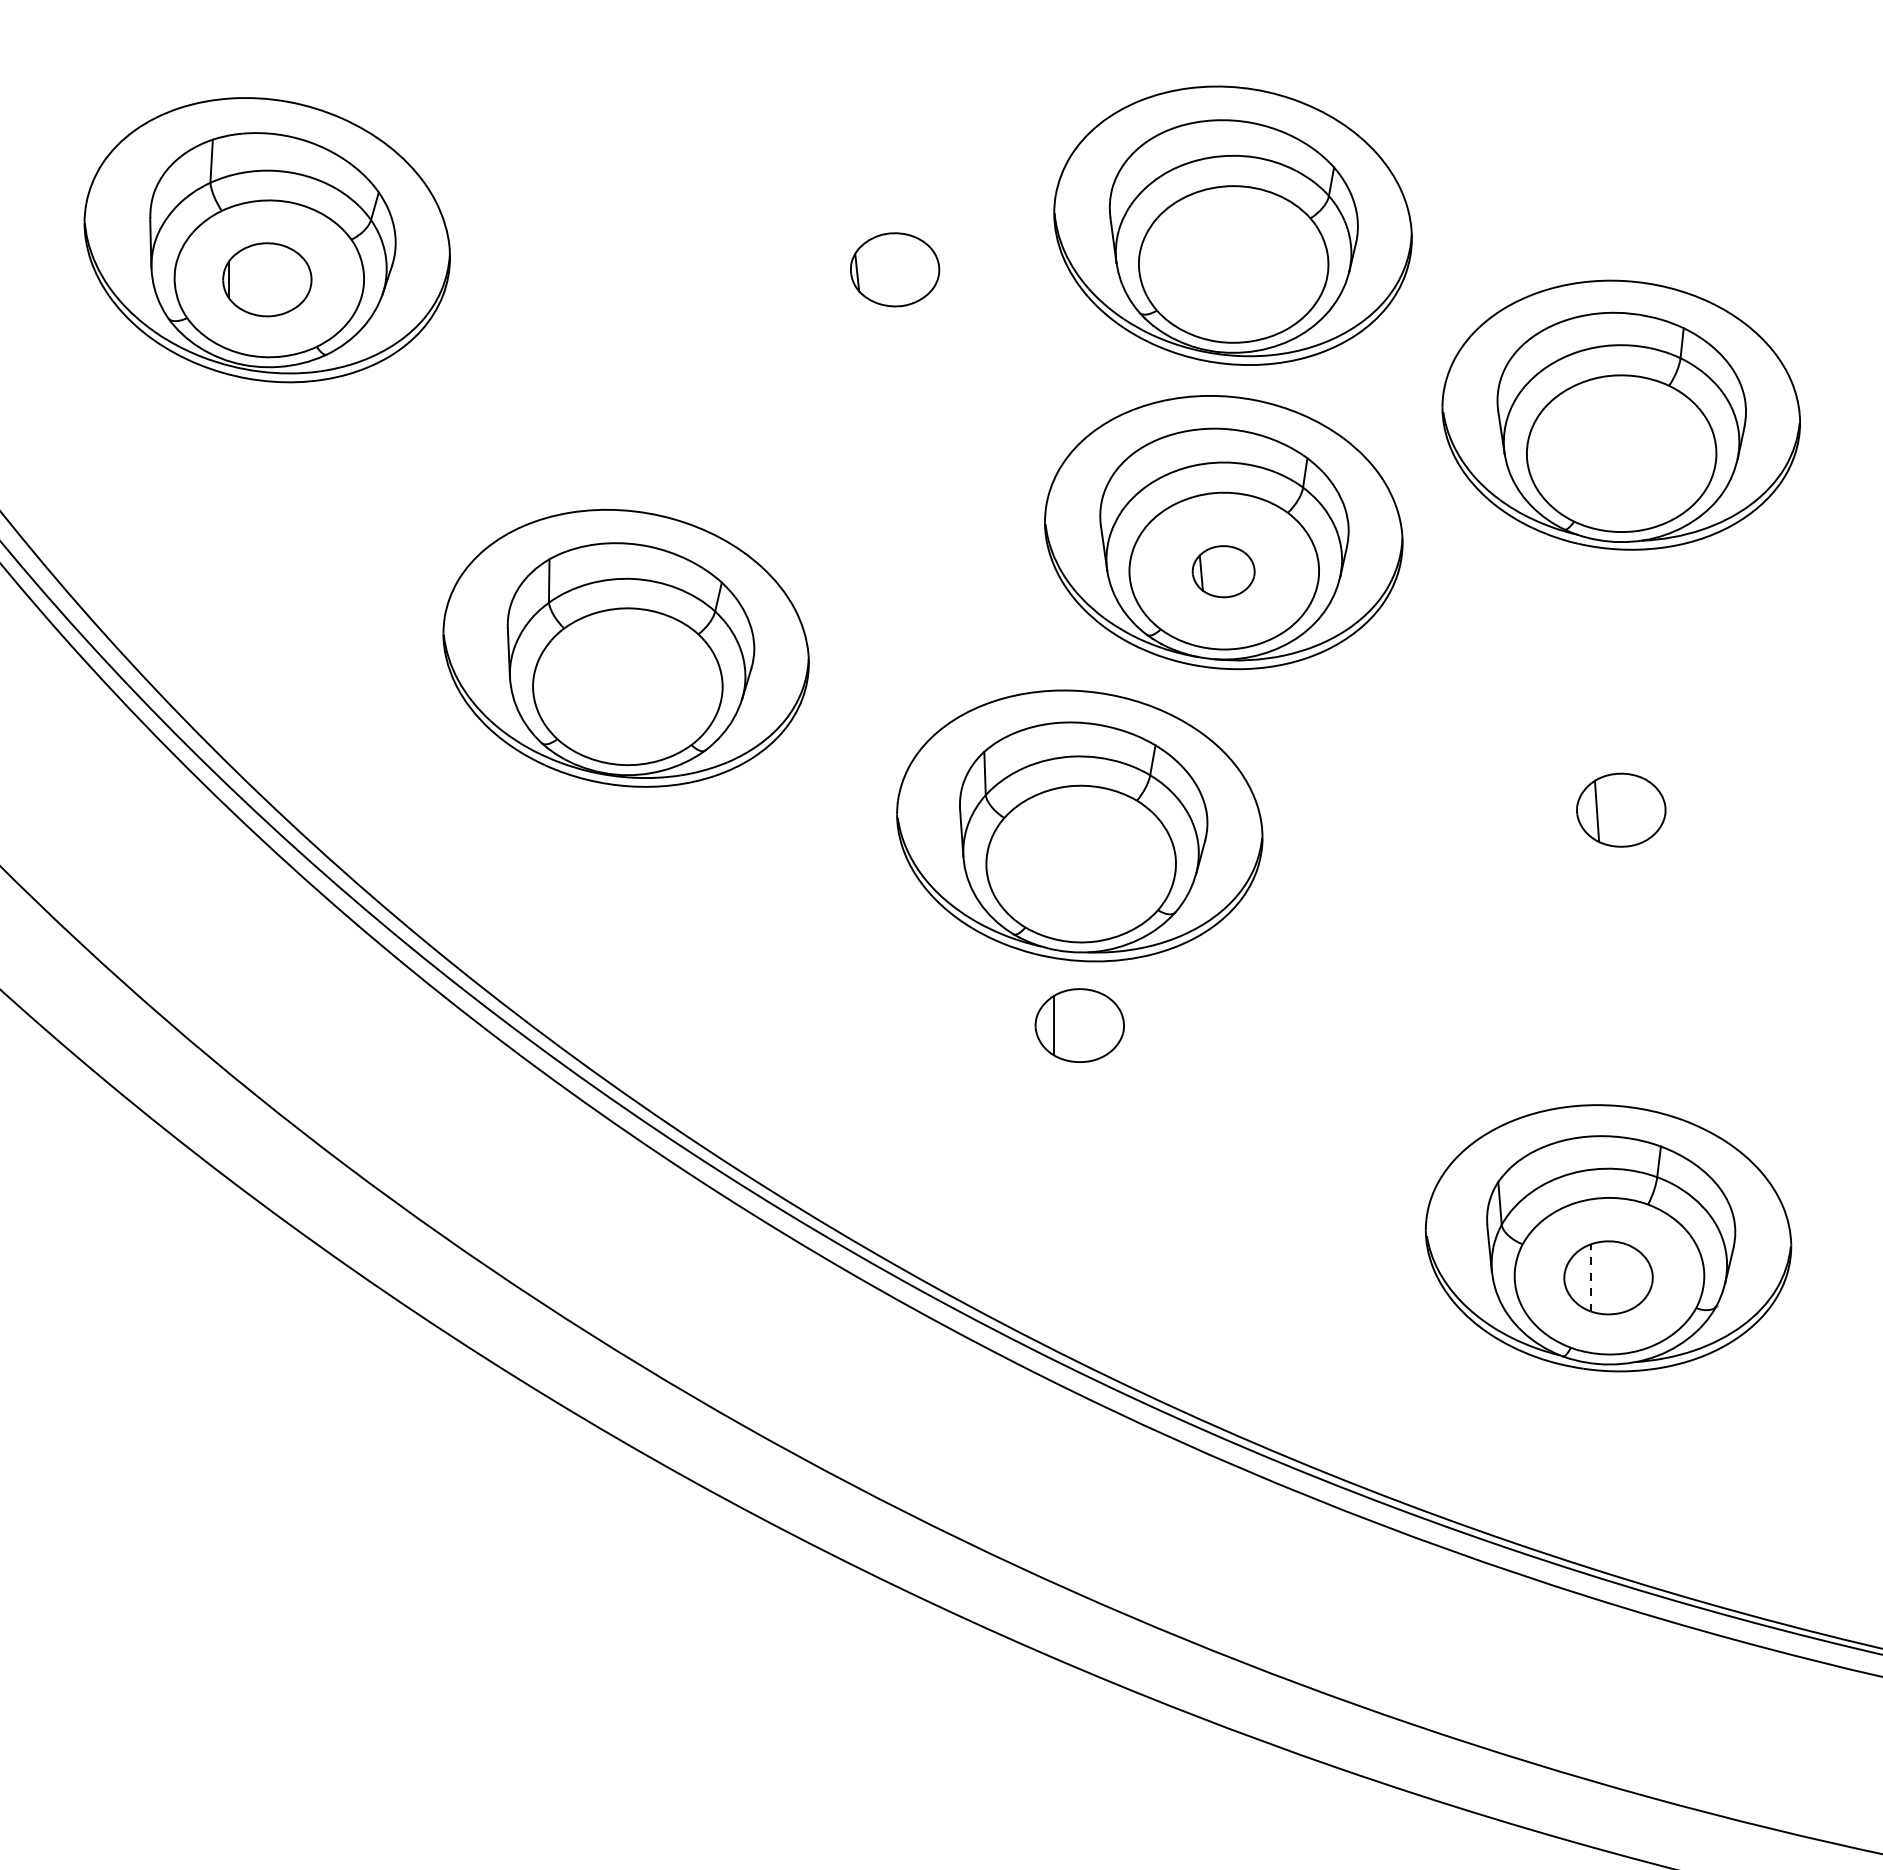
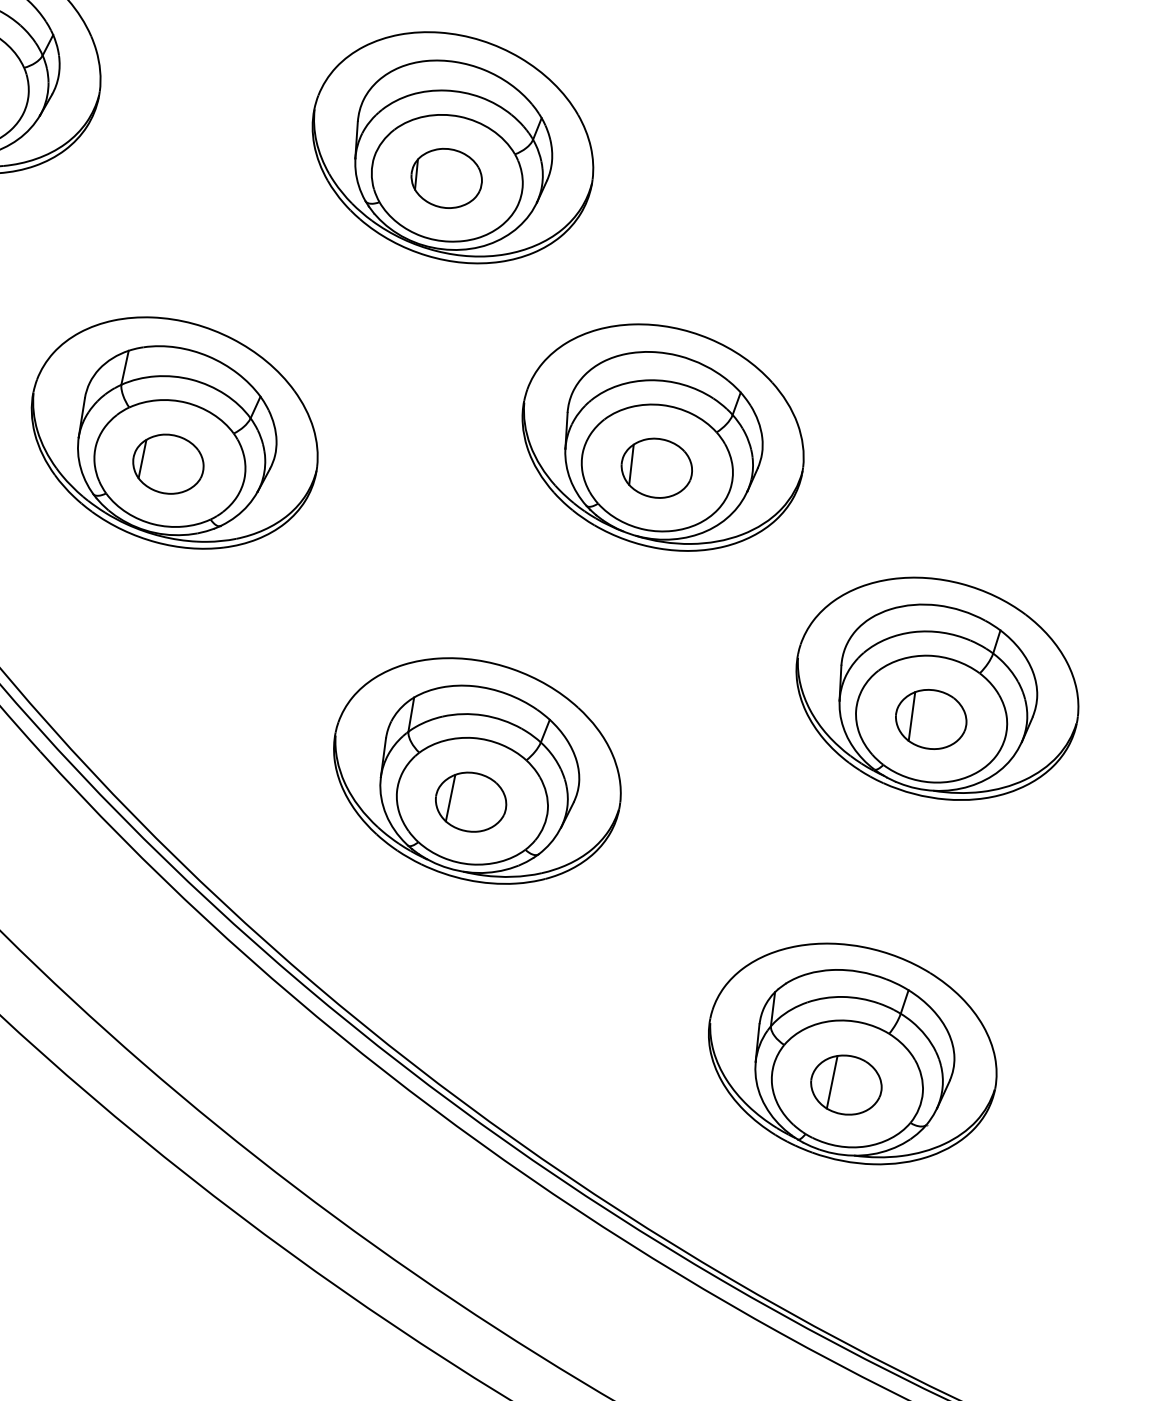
part: (1232, 225) -> (452, 147), moved
part: (1620, 414) -> (936, 688), moved
part: (1223, 571) -> (656, 468), size x1.43
part: (626, 687) -> (168, 463), added
part: (1079, 825) -> (477, 770), moved
line: (1590, 1277) -> (832, 1081), dashed -> solid

